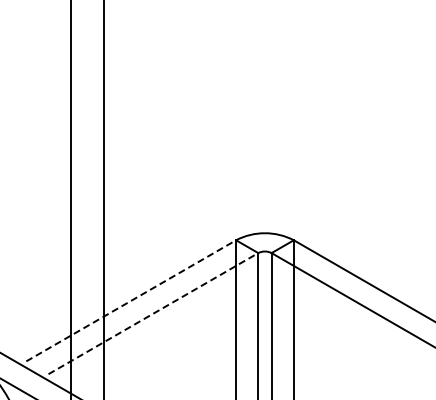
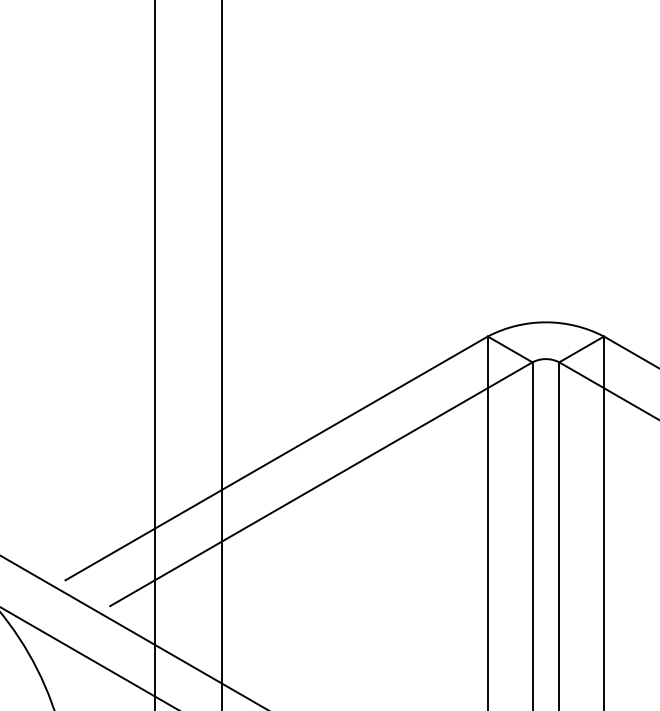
line: (131, 300) -> (277, 457), dashed -> solid
line: (153, 313) -> (321, 483), dashed -> solid

